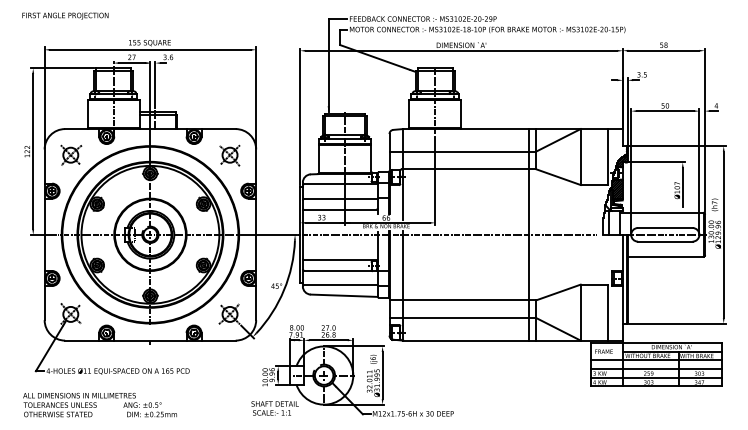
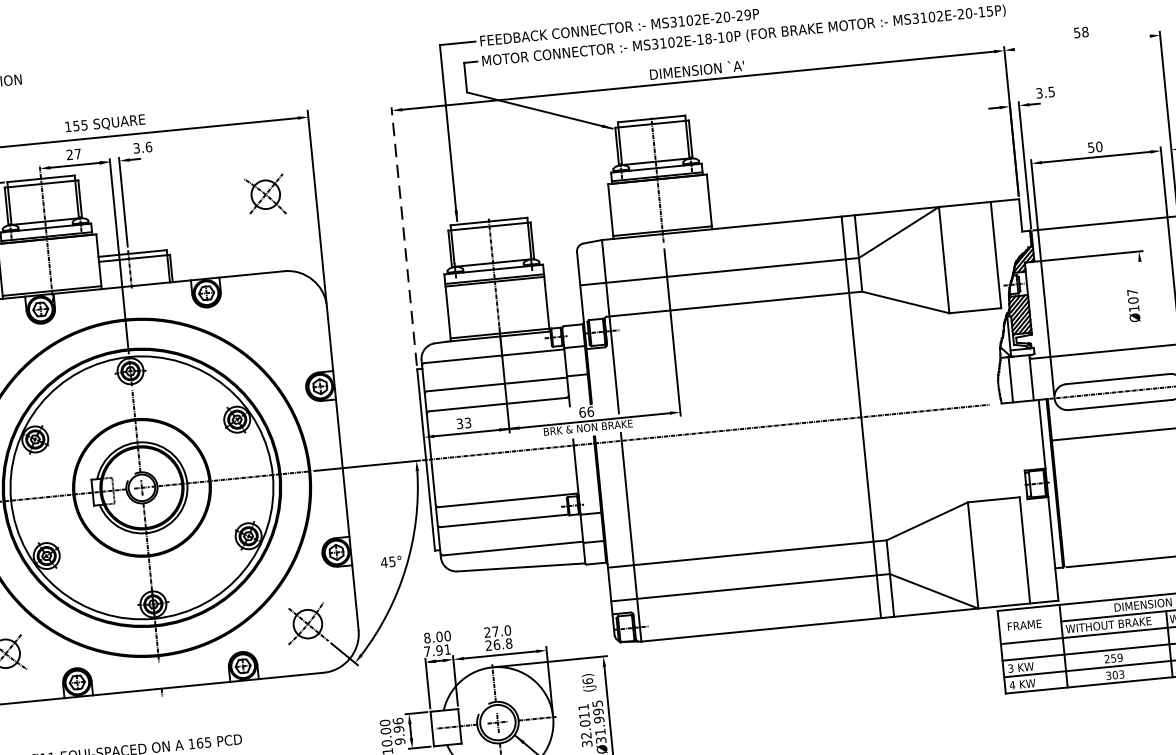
line: (663, 50) -> (1081, 42), removed
line: (300, 116) -> (404, 235), solid -> dashed
part: (229, 155) -> (264, 195), moved
line: (682, 187) -> (1143, 299), removed

